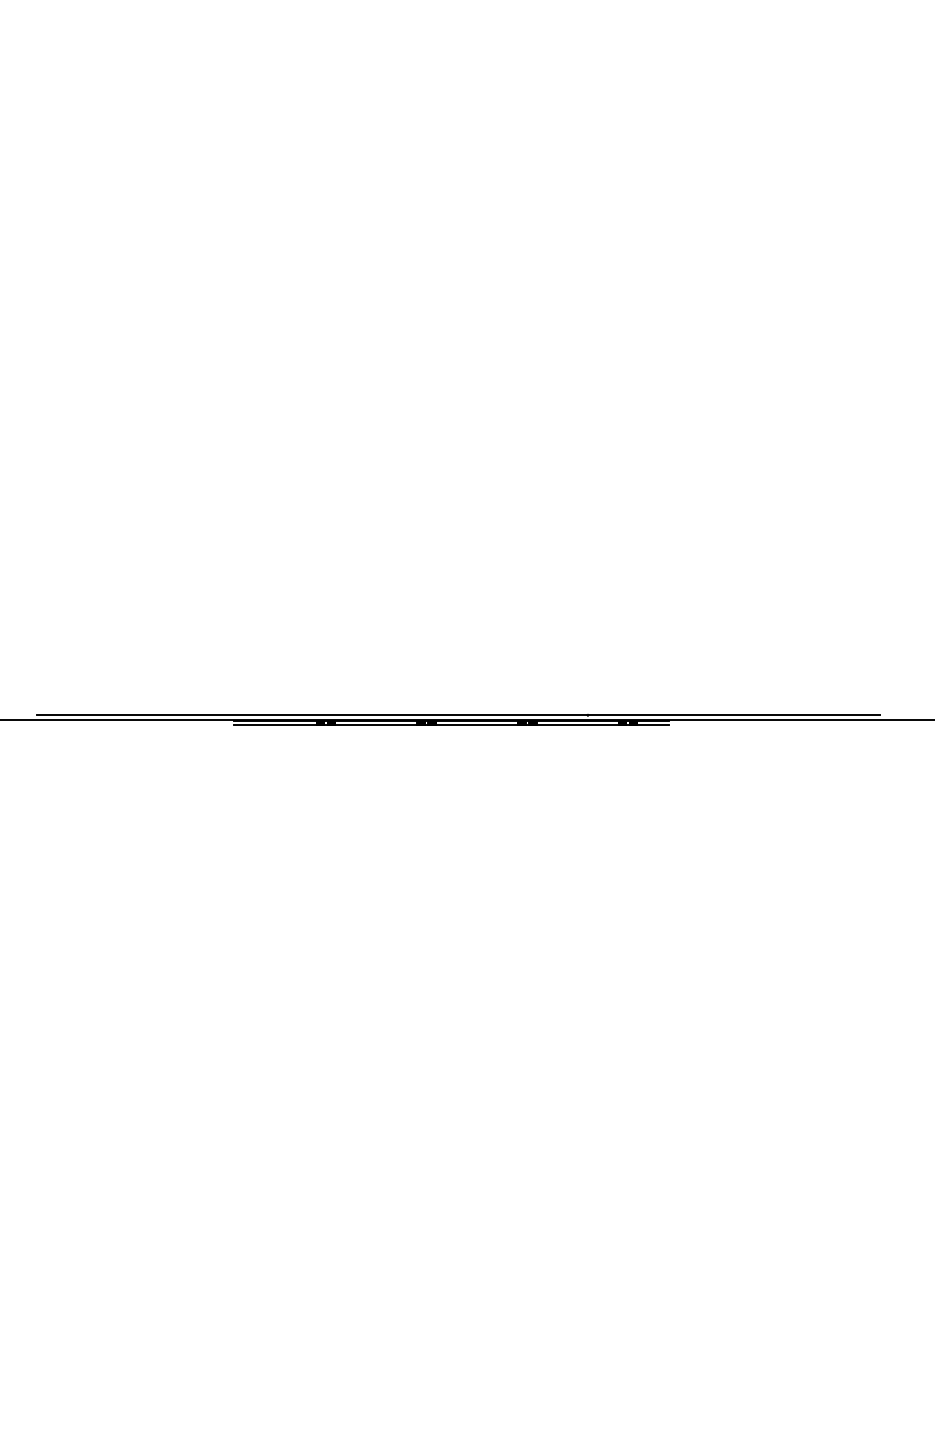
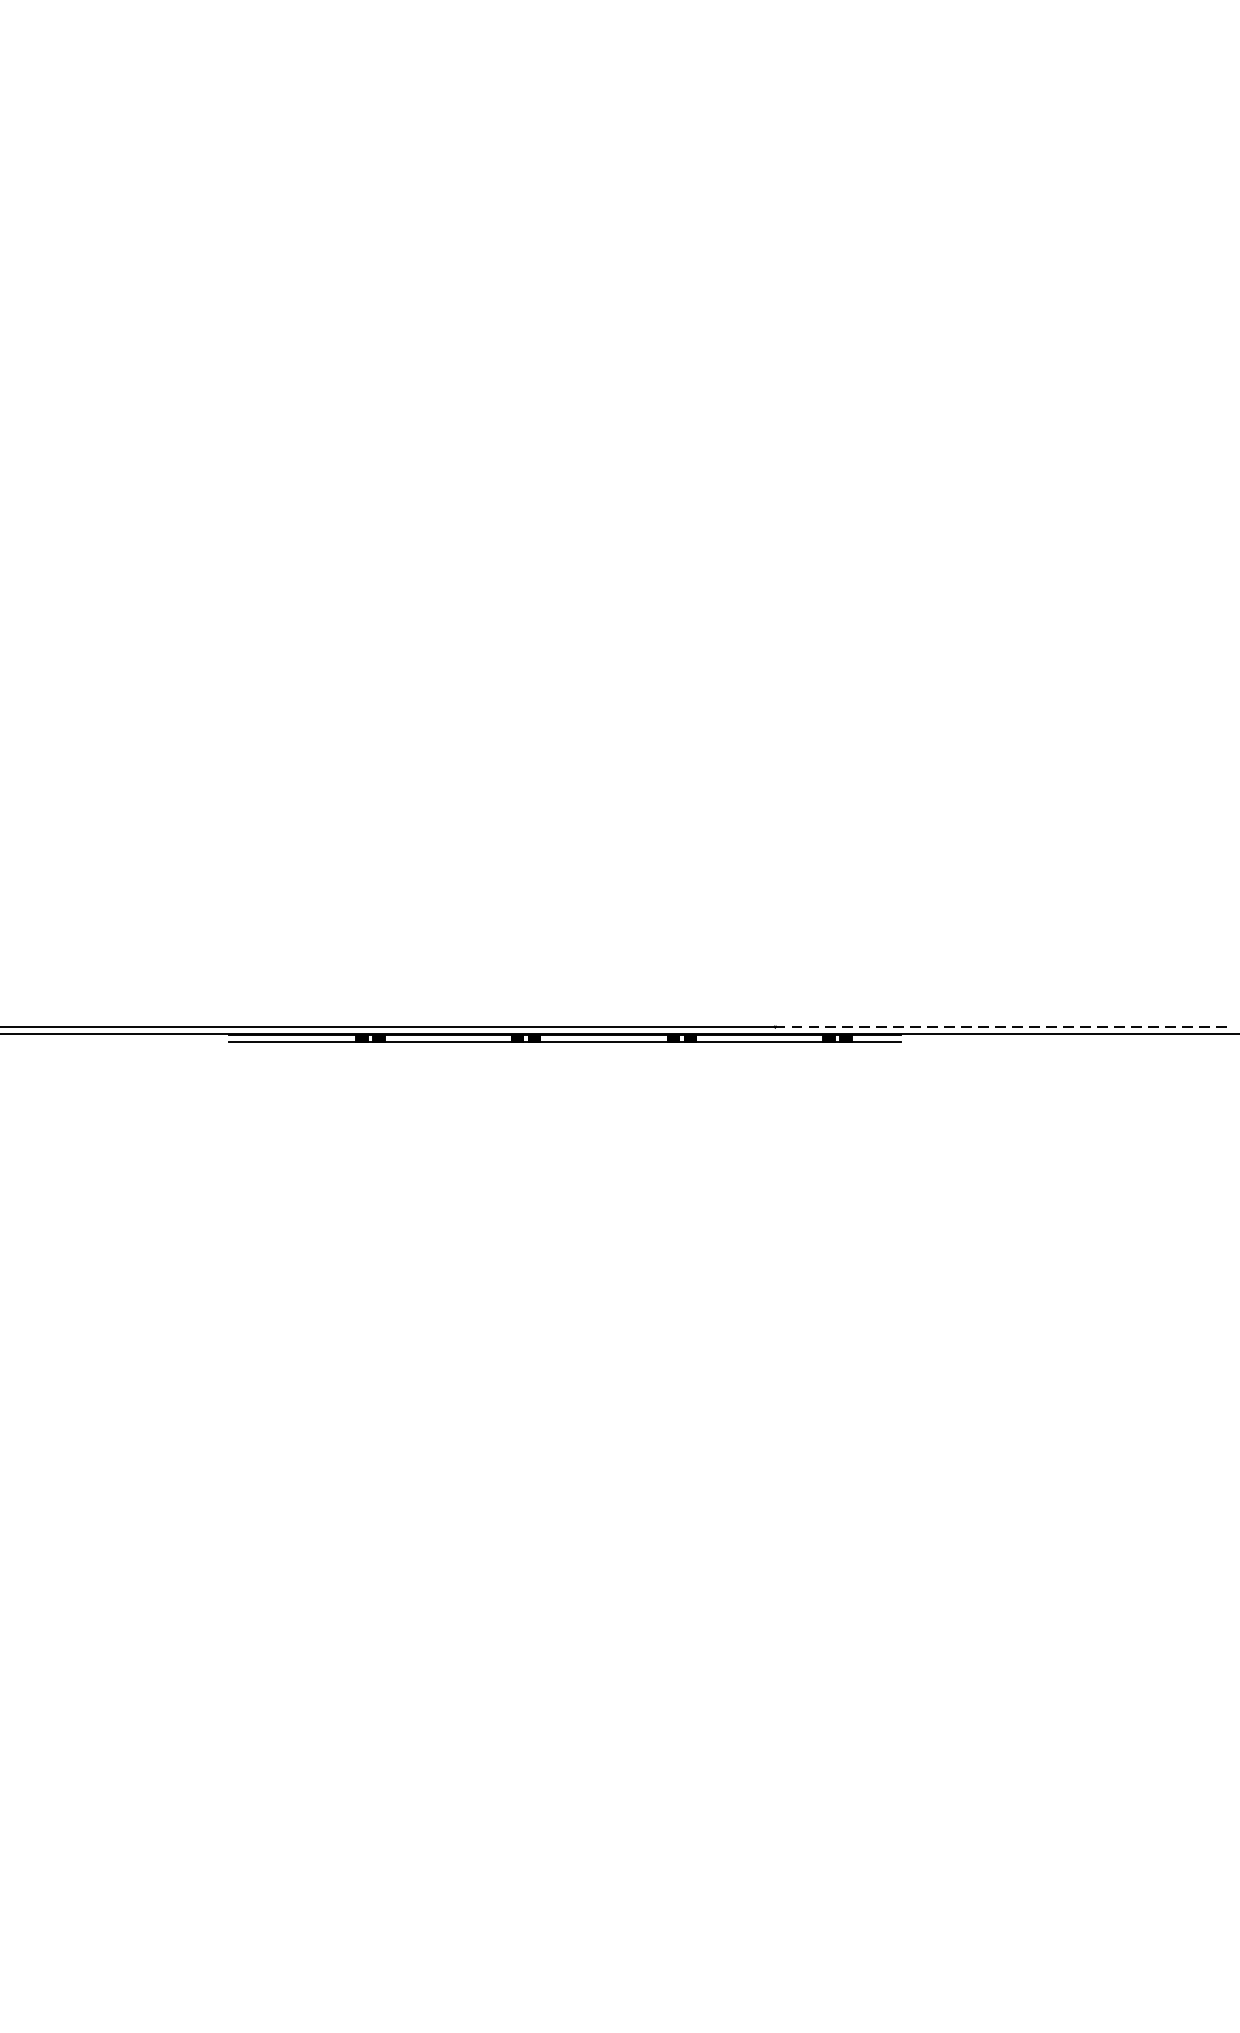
line: (734, 715) -> (1001, 1027), solid -> dashed

